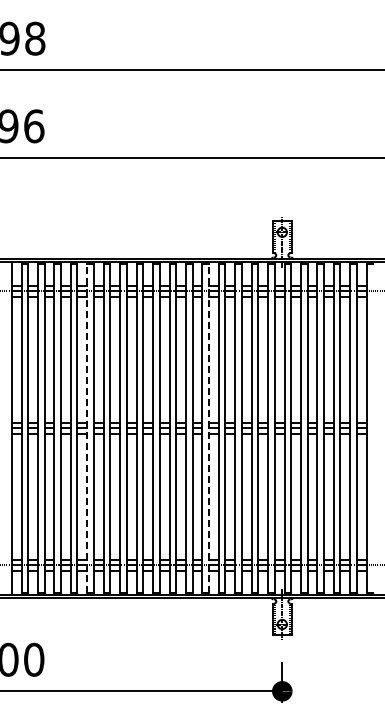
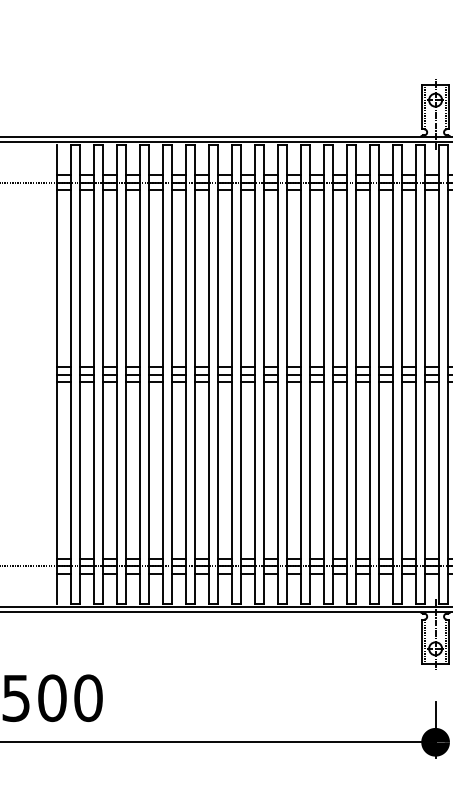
line: (87, 427) -> (163, 373), dashed -> solid
line: (208, 427) -> (332, 373), dashed -> solid

